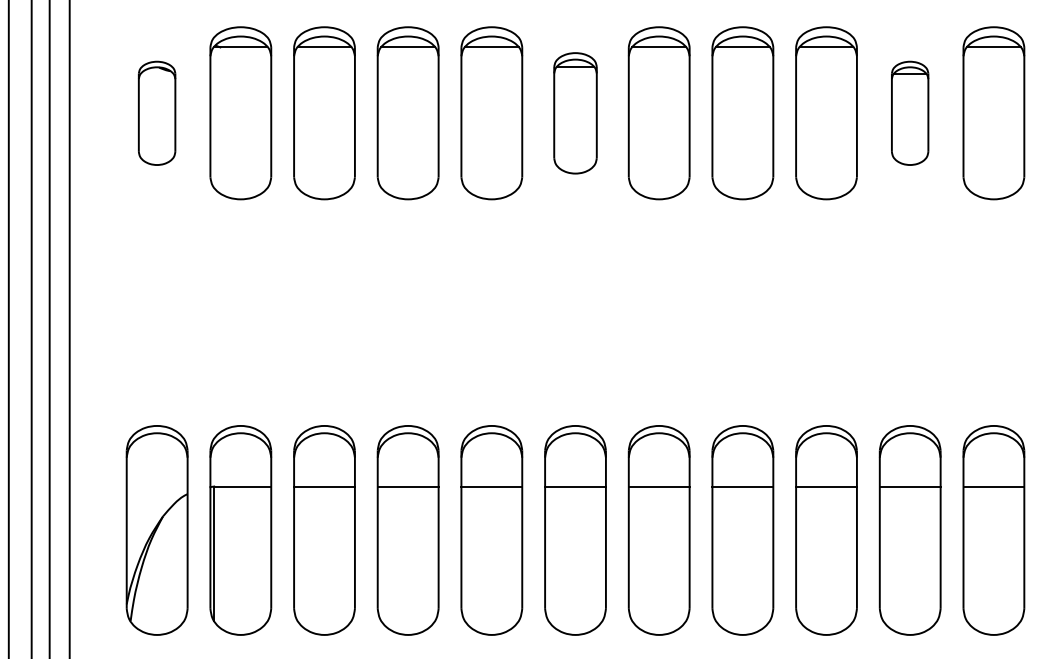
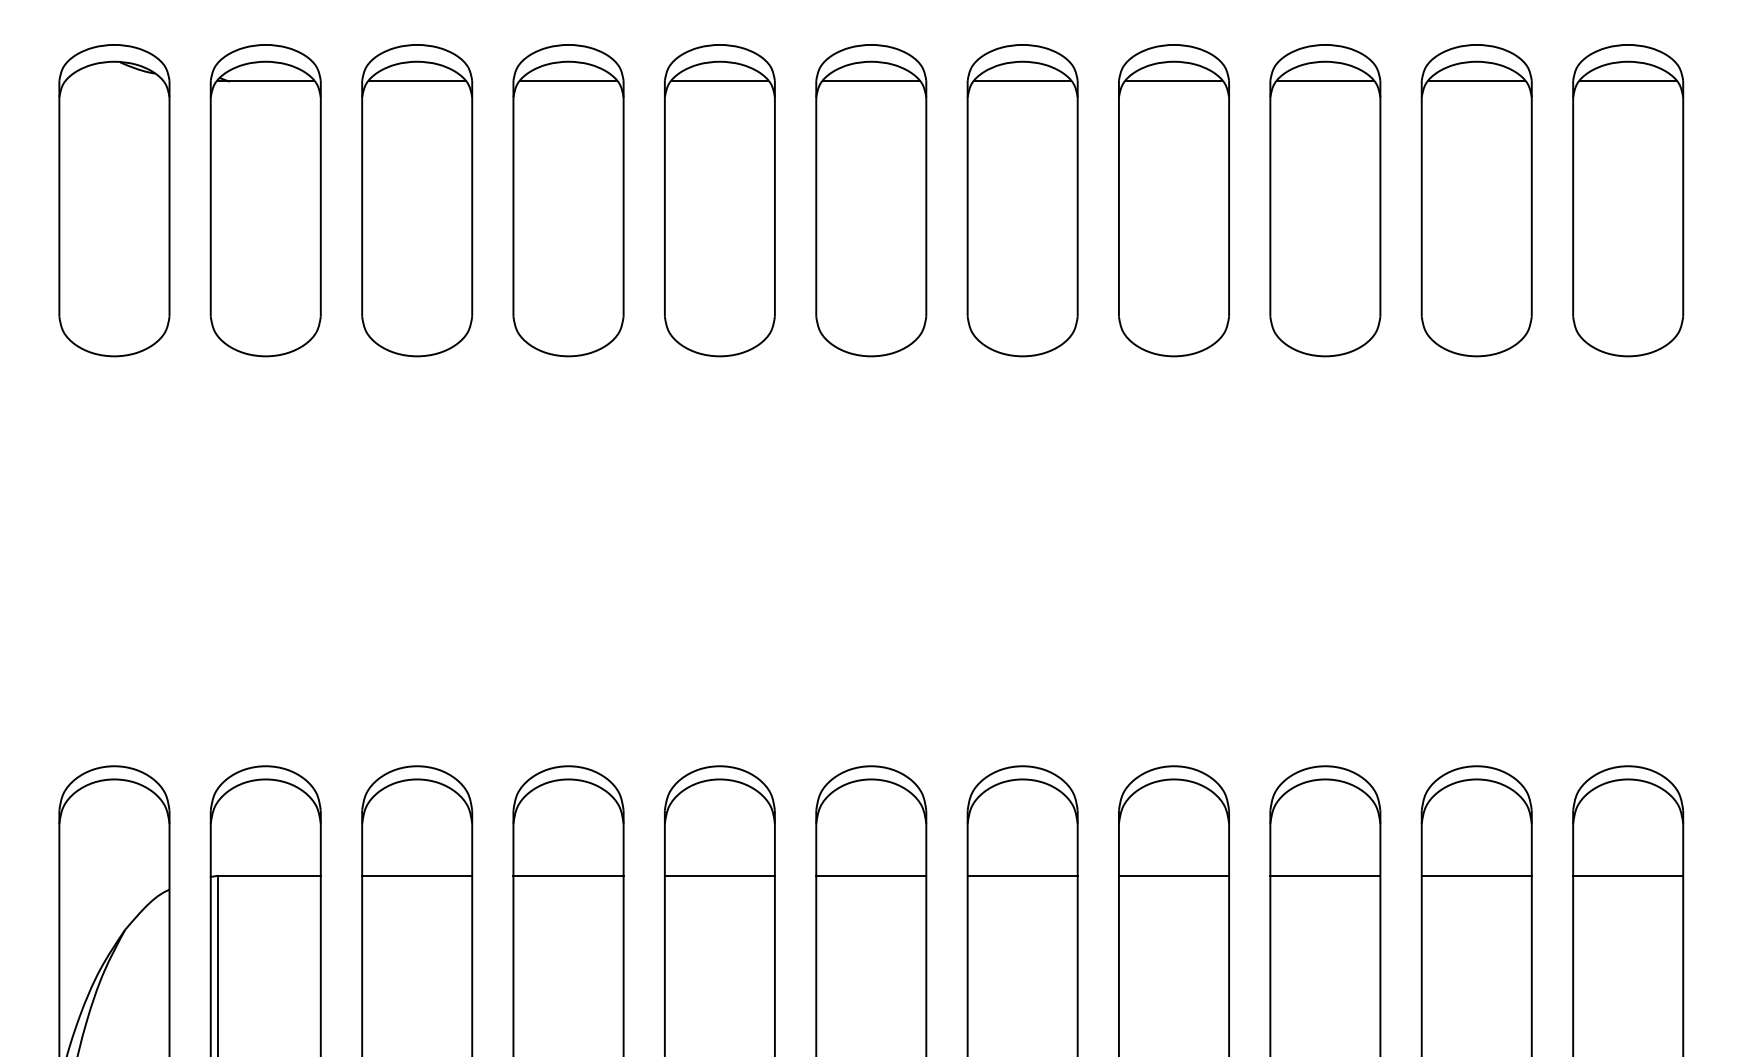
part: (156, 113) -> (113, 200), size x1.67
part: (575, 113) -> (871, 200), size x1.43
part: (909, 113) -> (1475, 200), size x1.67

